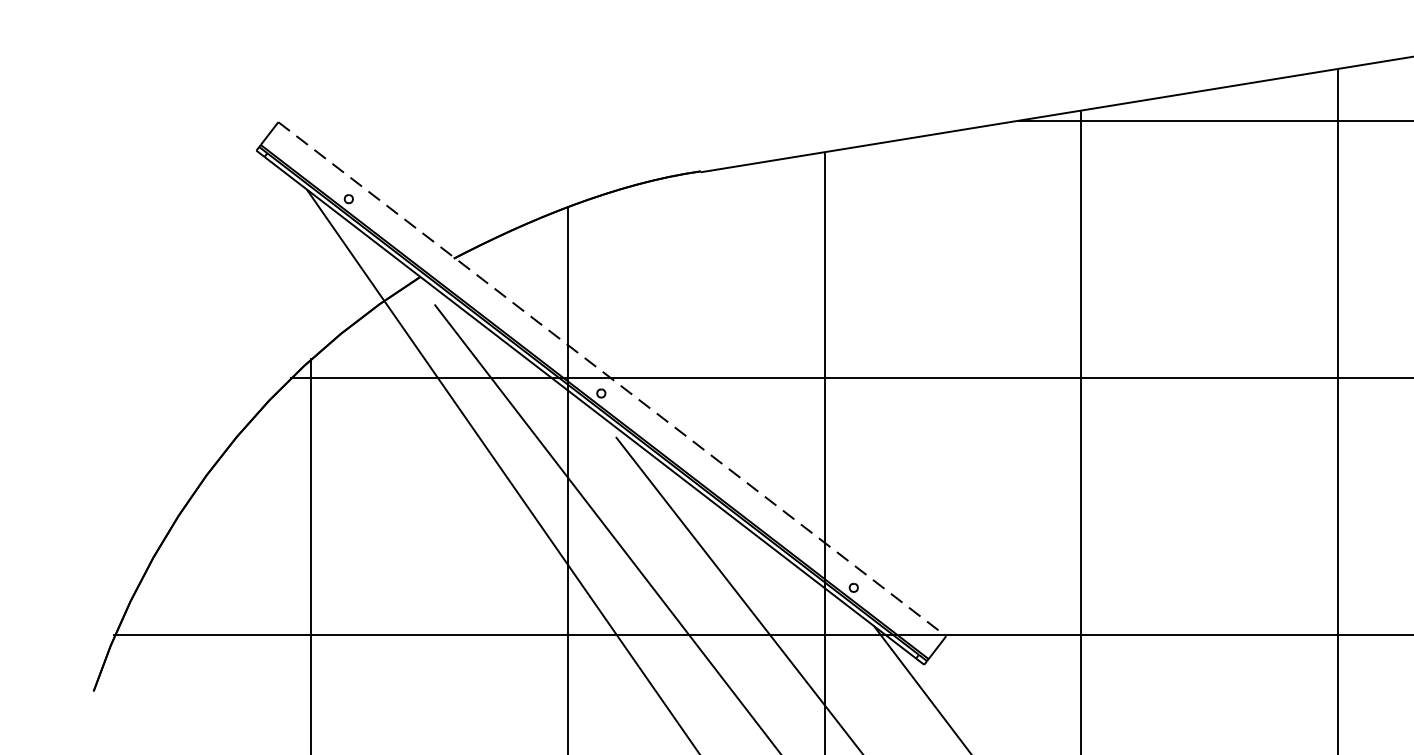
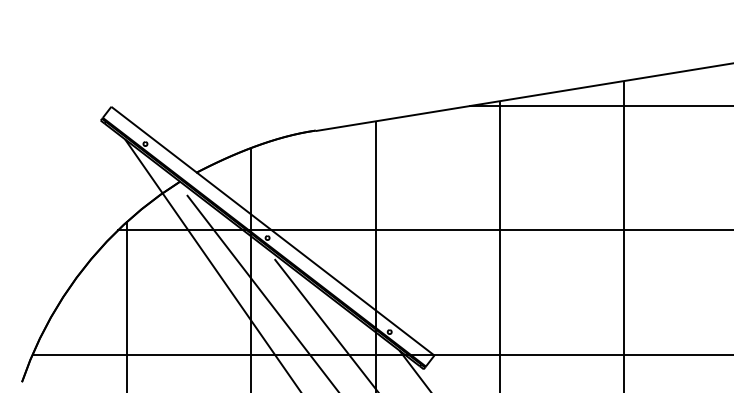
line: (611, 379) -> (272, 231), dashed -> solid

